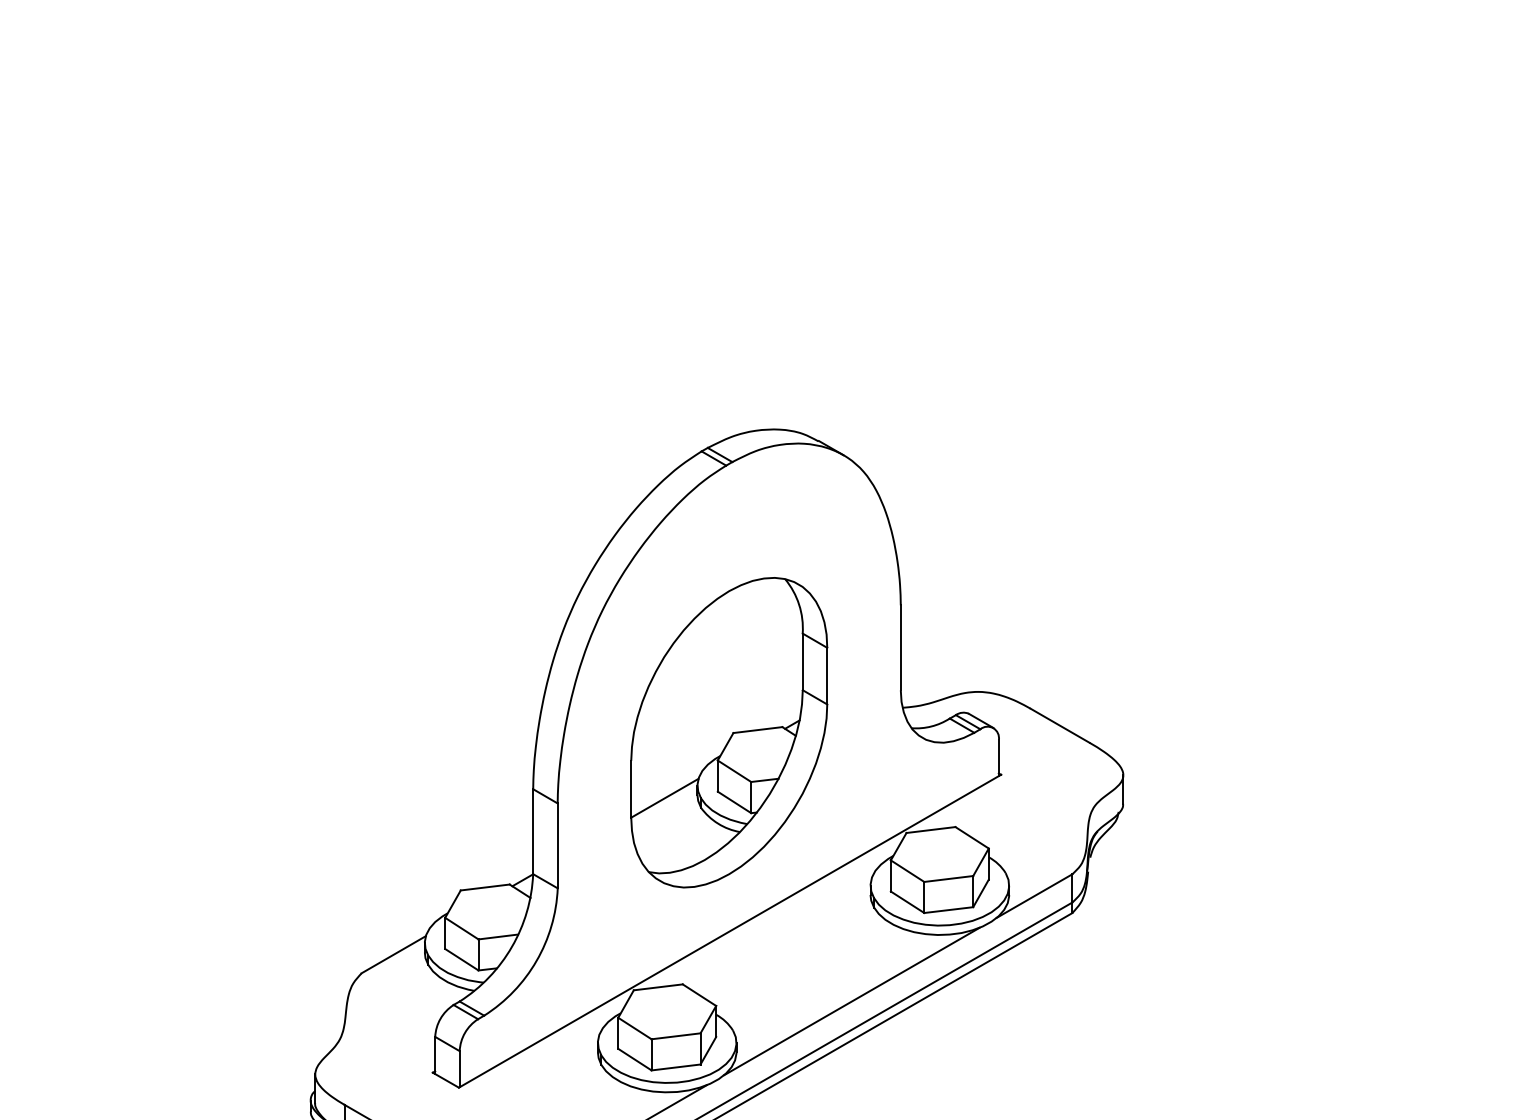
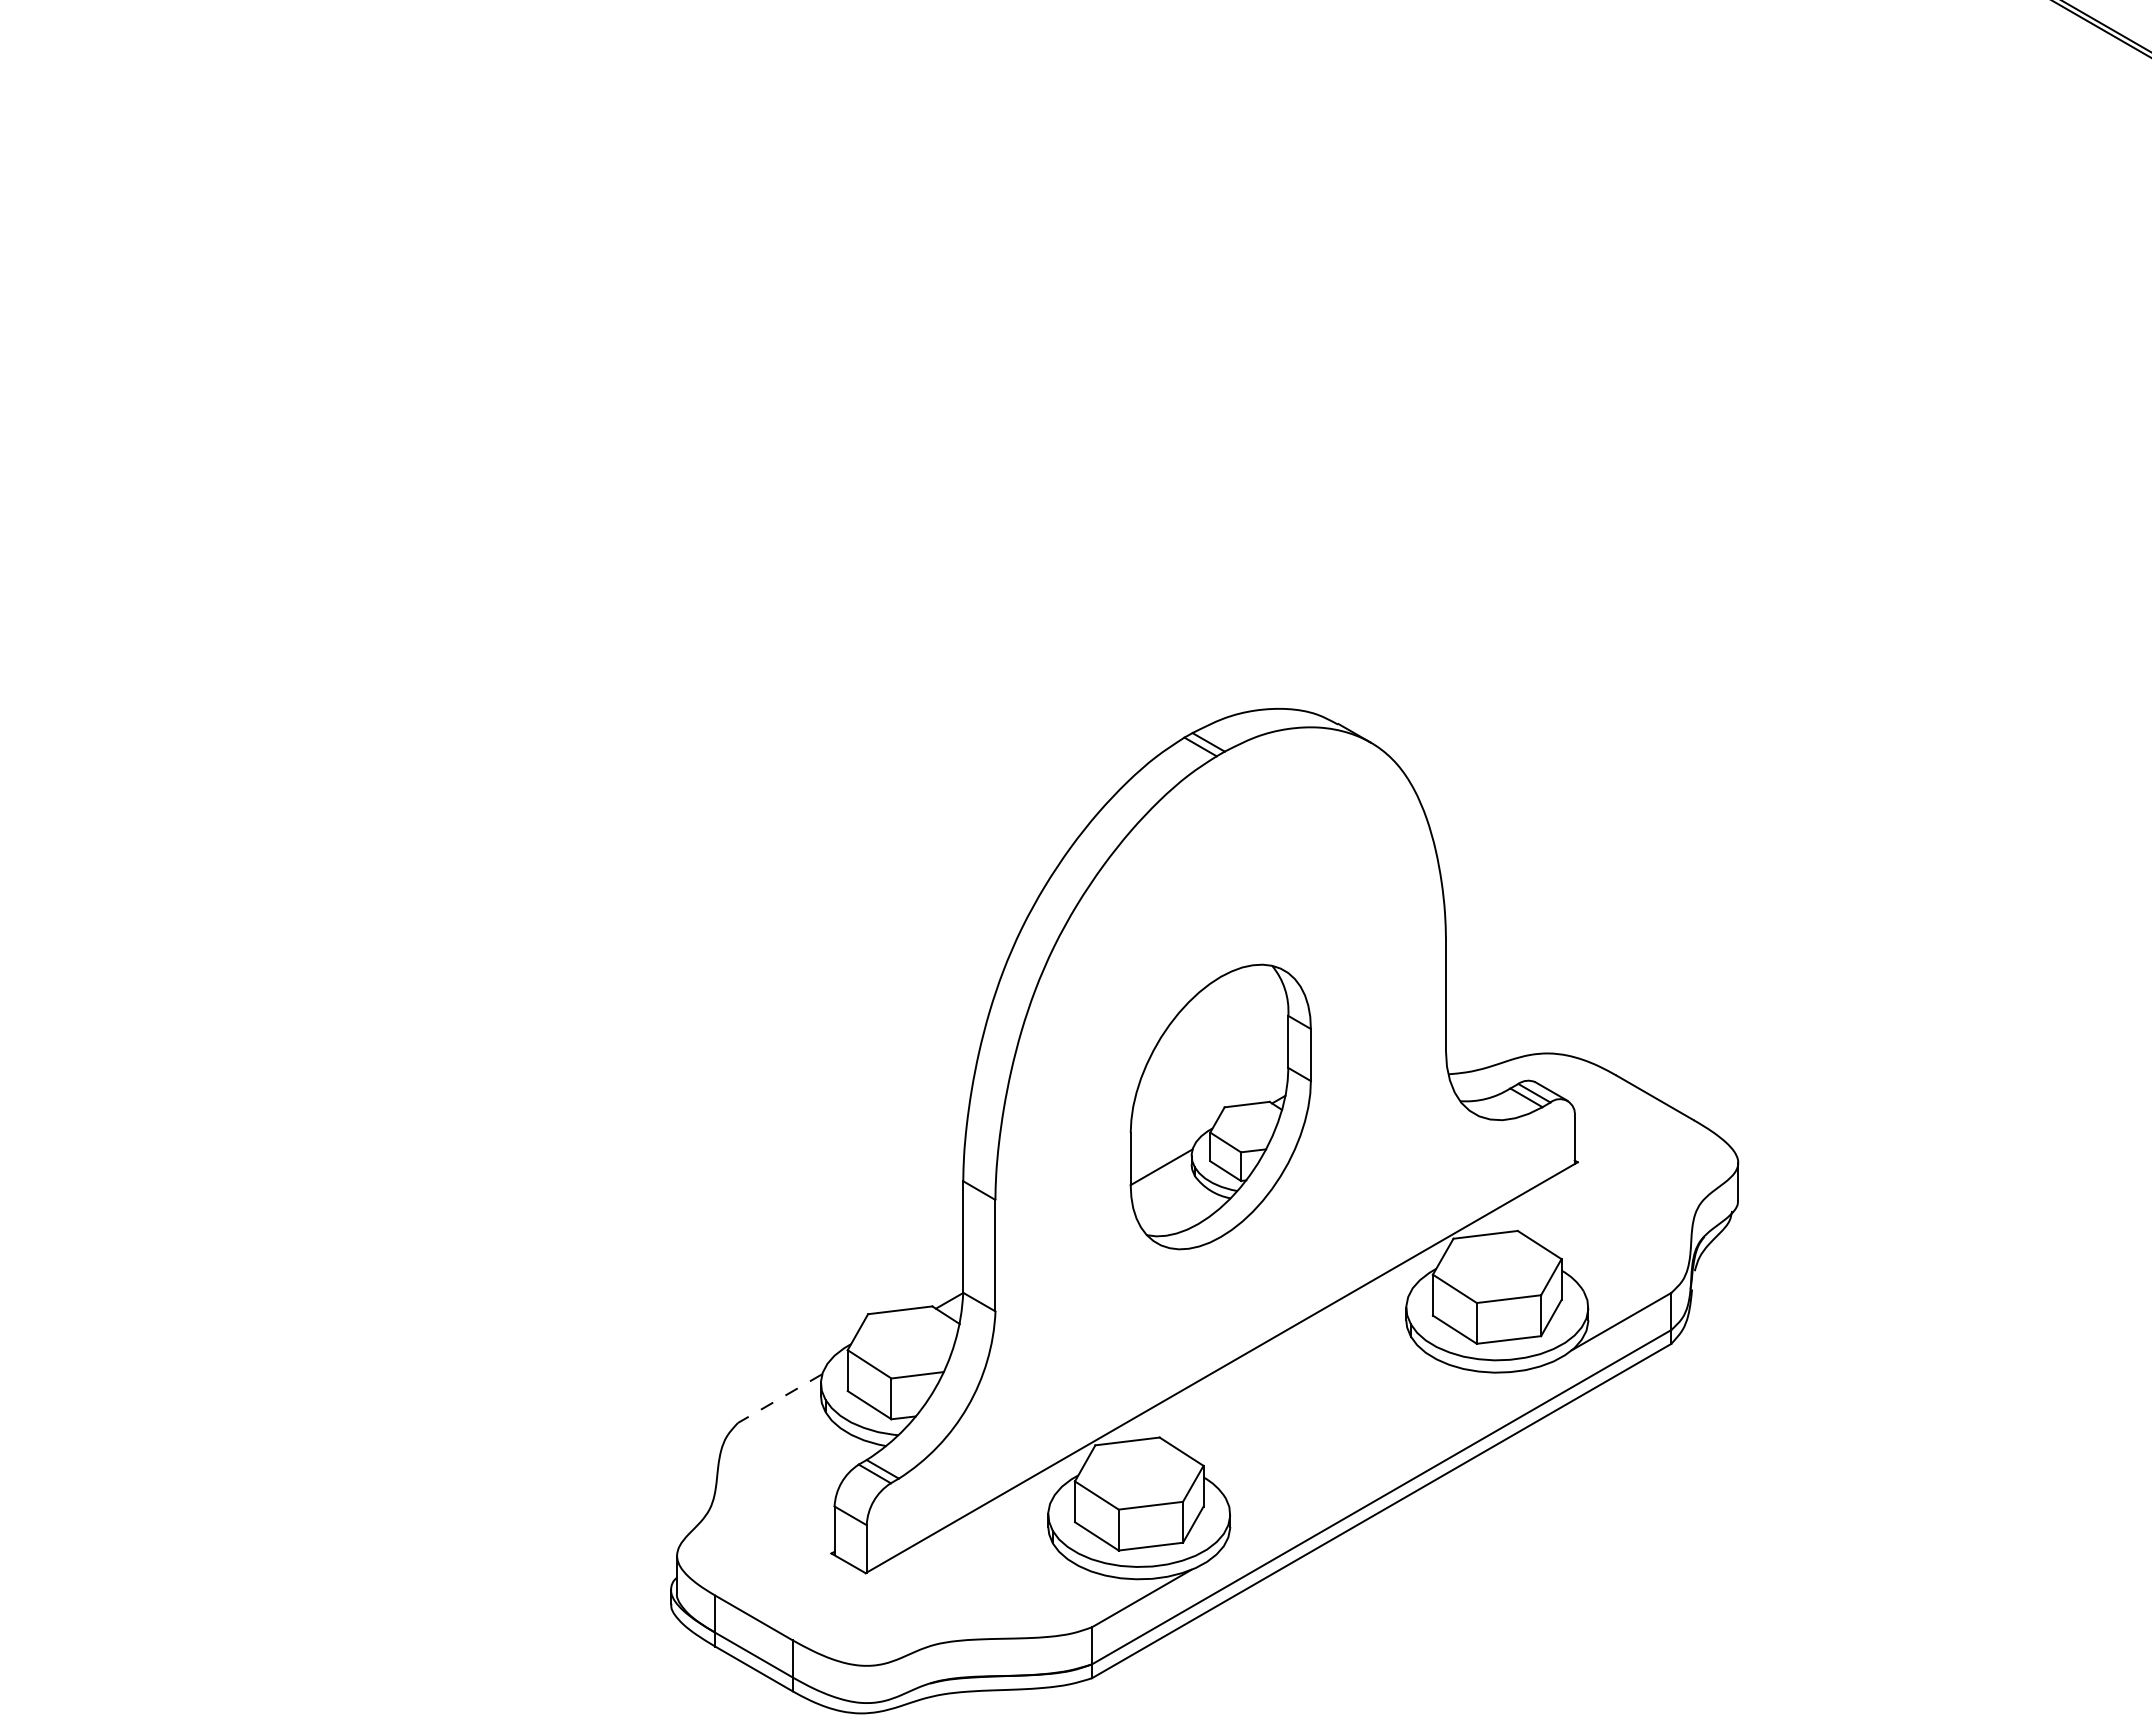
part: (729, 732) -> (1220, 1106), size x0.7
line: (394, 954) -> (780, 1398), solid -> dashed
line: (851, 1001) -> (1381, 1459), removed

